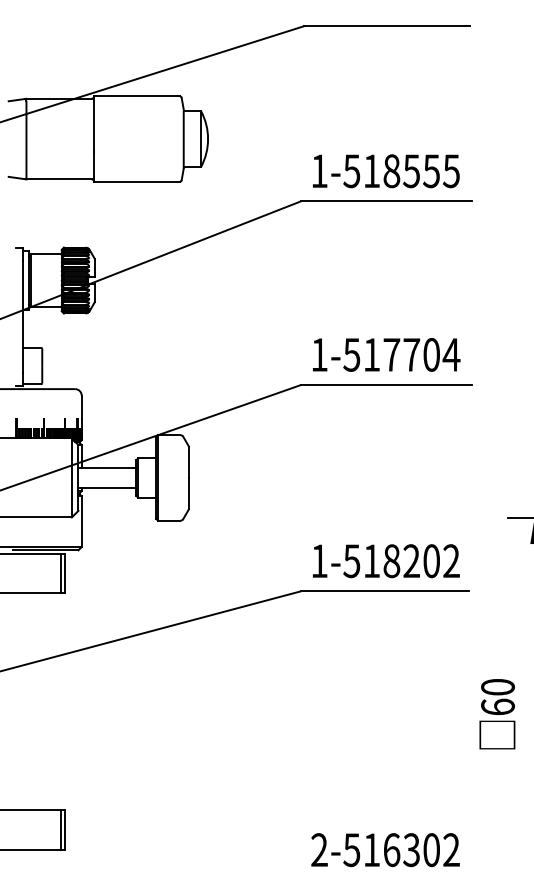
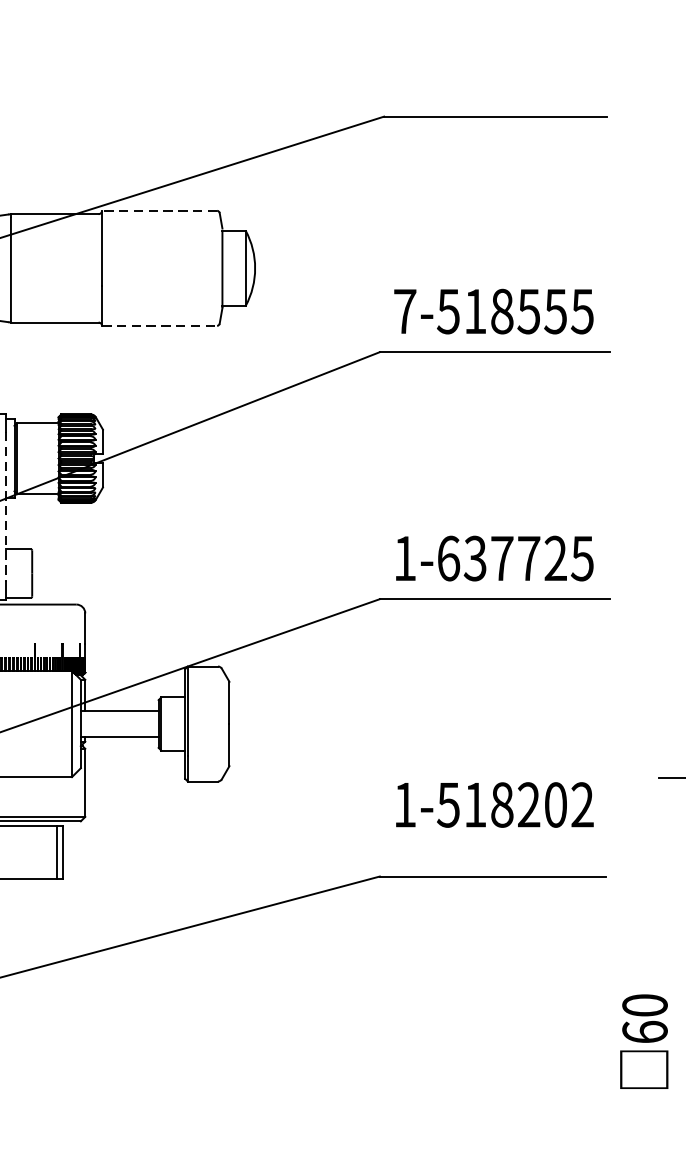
line: (137, 96) -> (160, 211), solid -> dashed
text: (319, 170) -> (405, 310), 1-518555 -> 7-518555
line: (137, 181) -> (160, 325), solid -> dashed
line: (22, 316) -> (5, 506), solid -> dashed
text: (401, 354) -> (515, 558), 1-517704 -> 1-637725
text: (386, 561) -> (495, 805), moved

